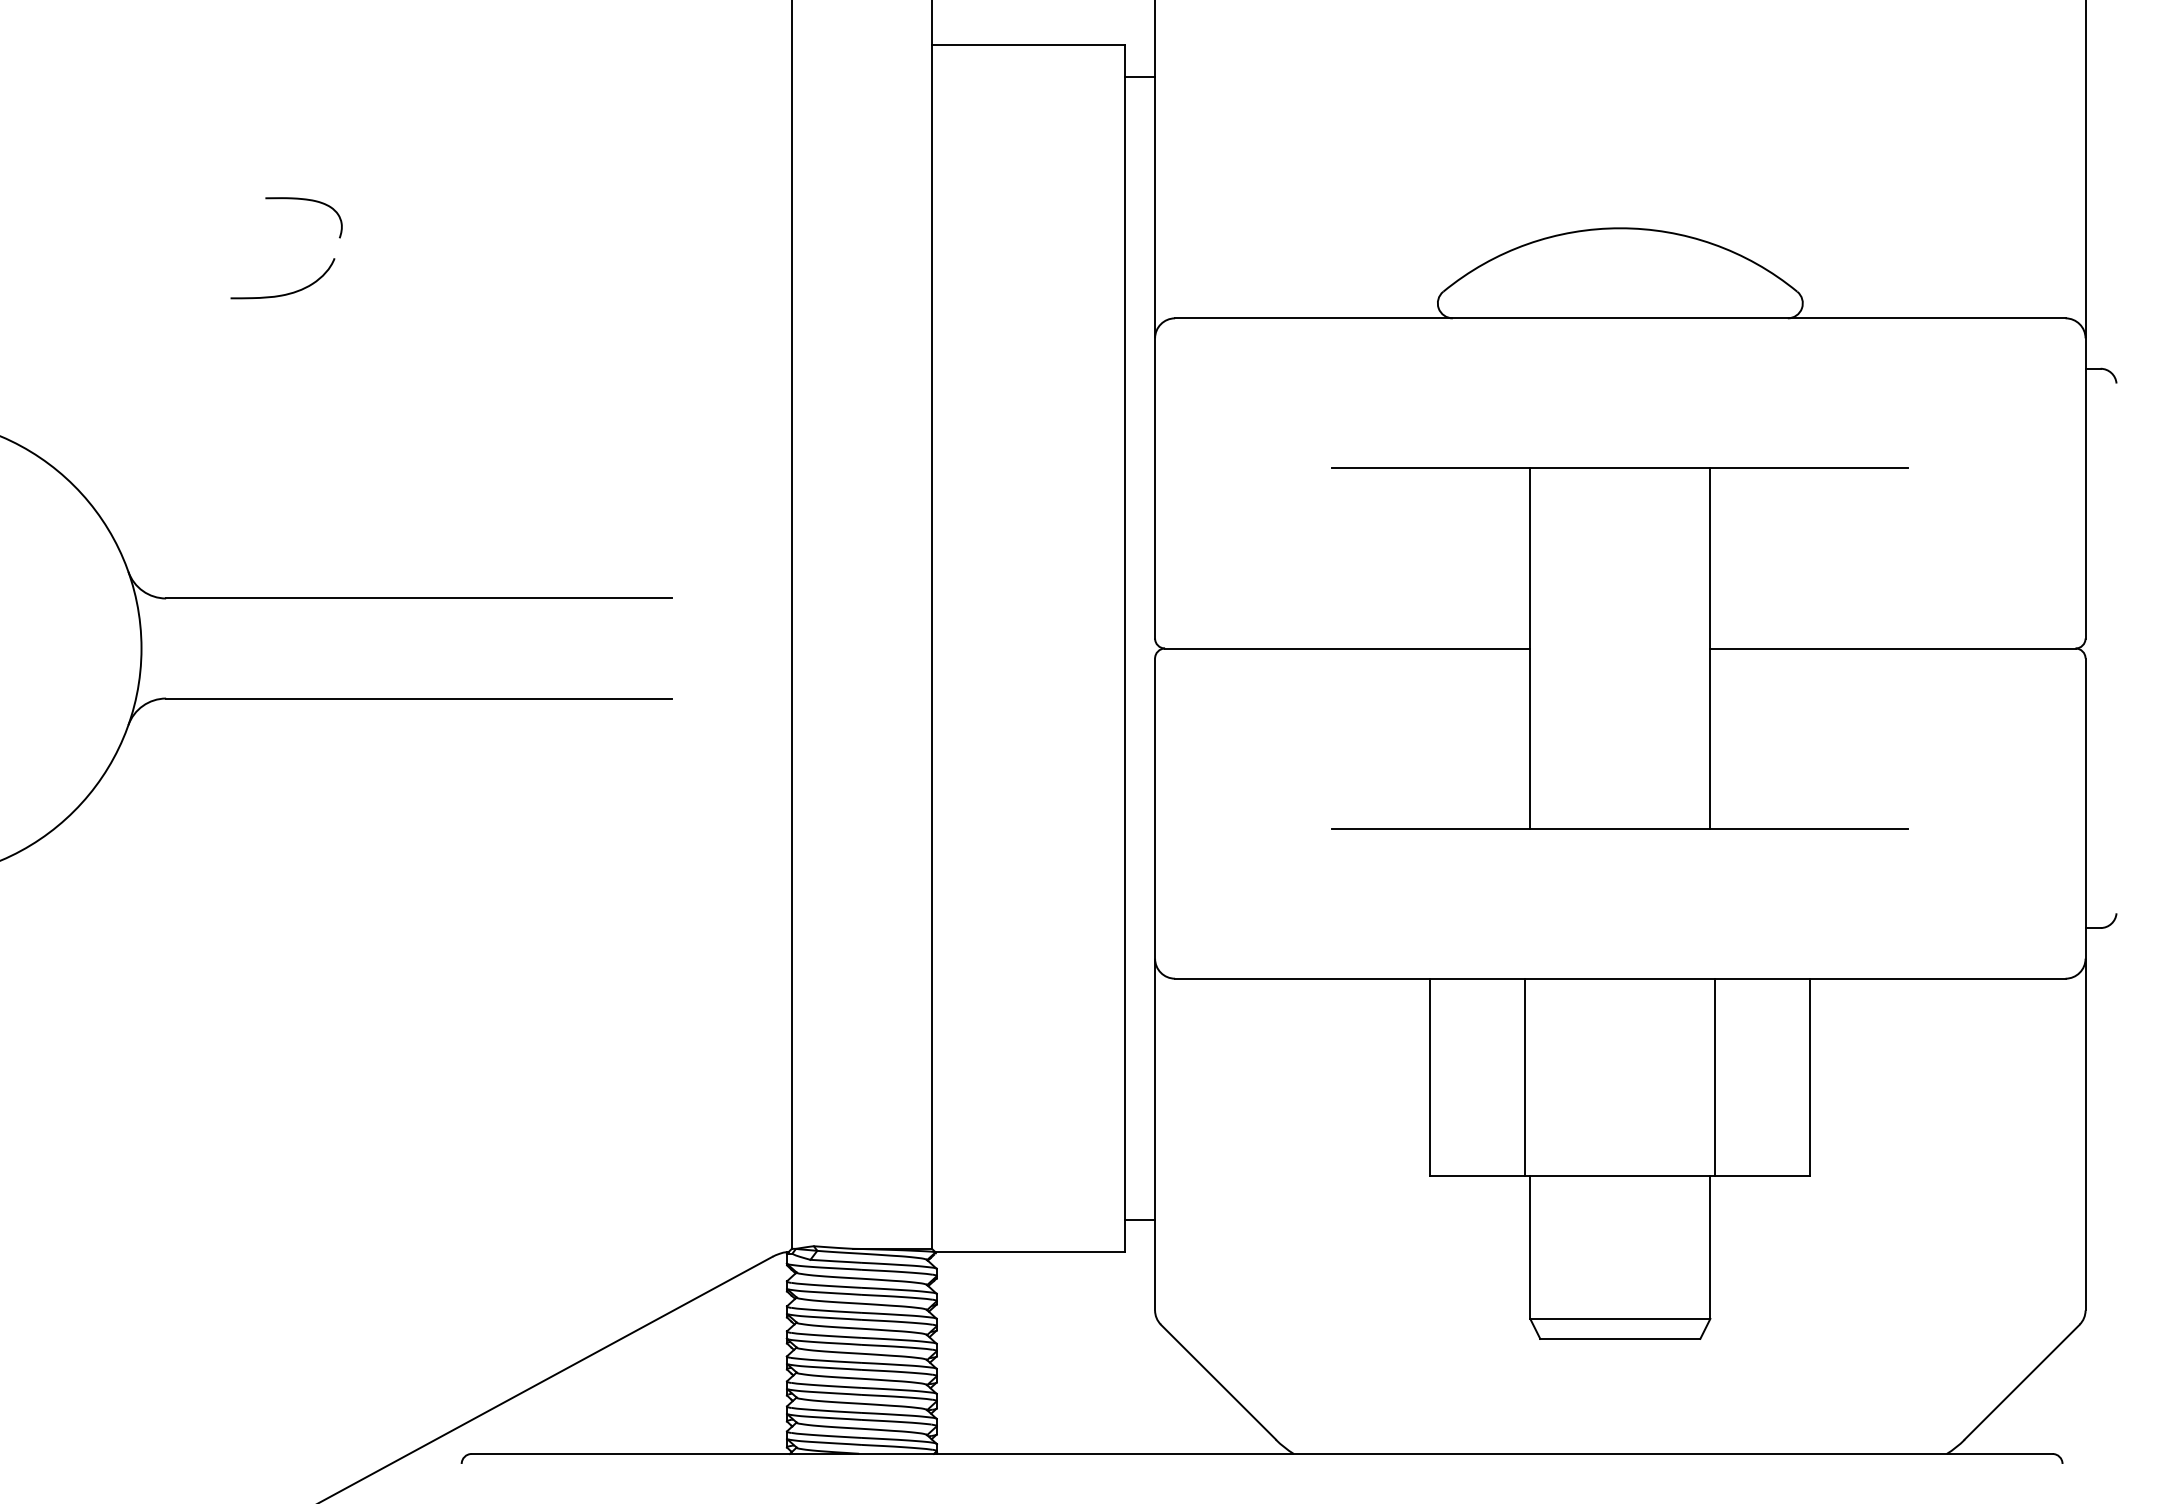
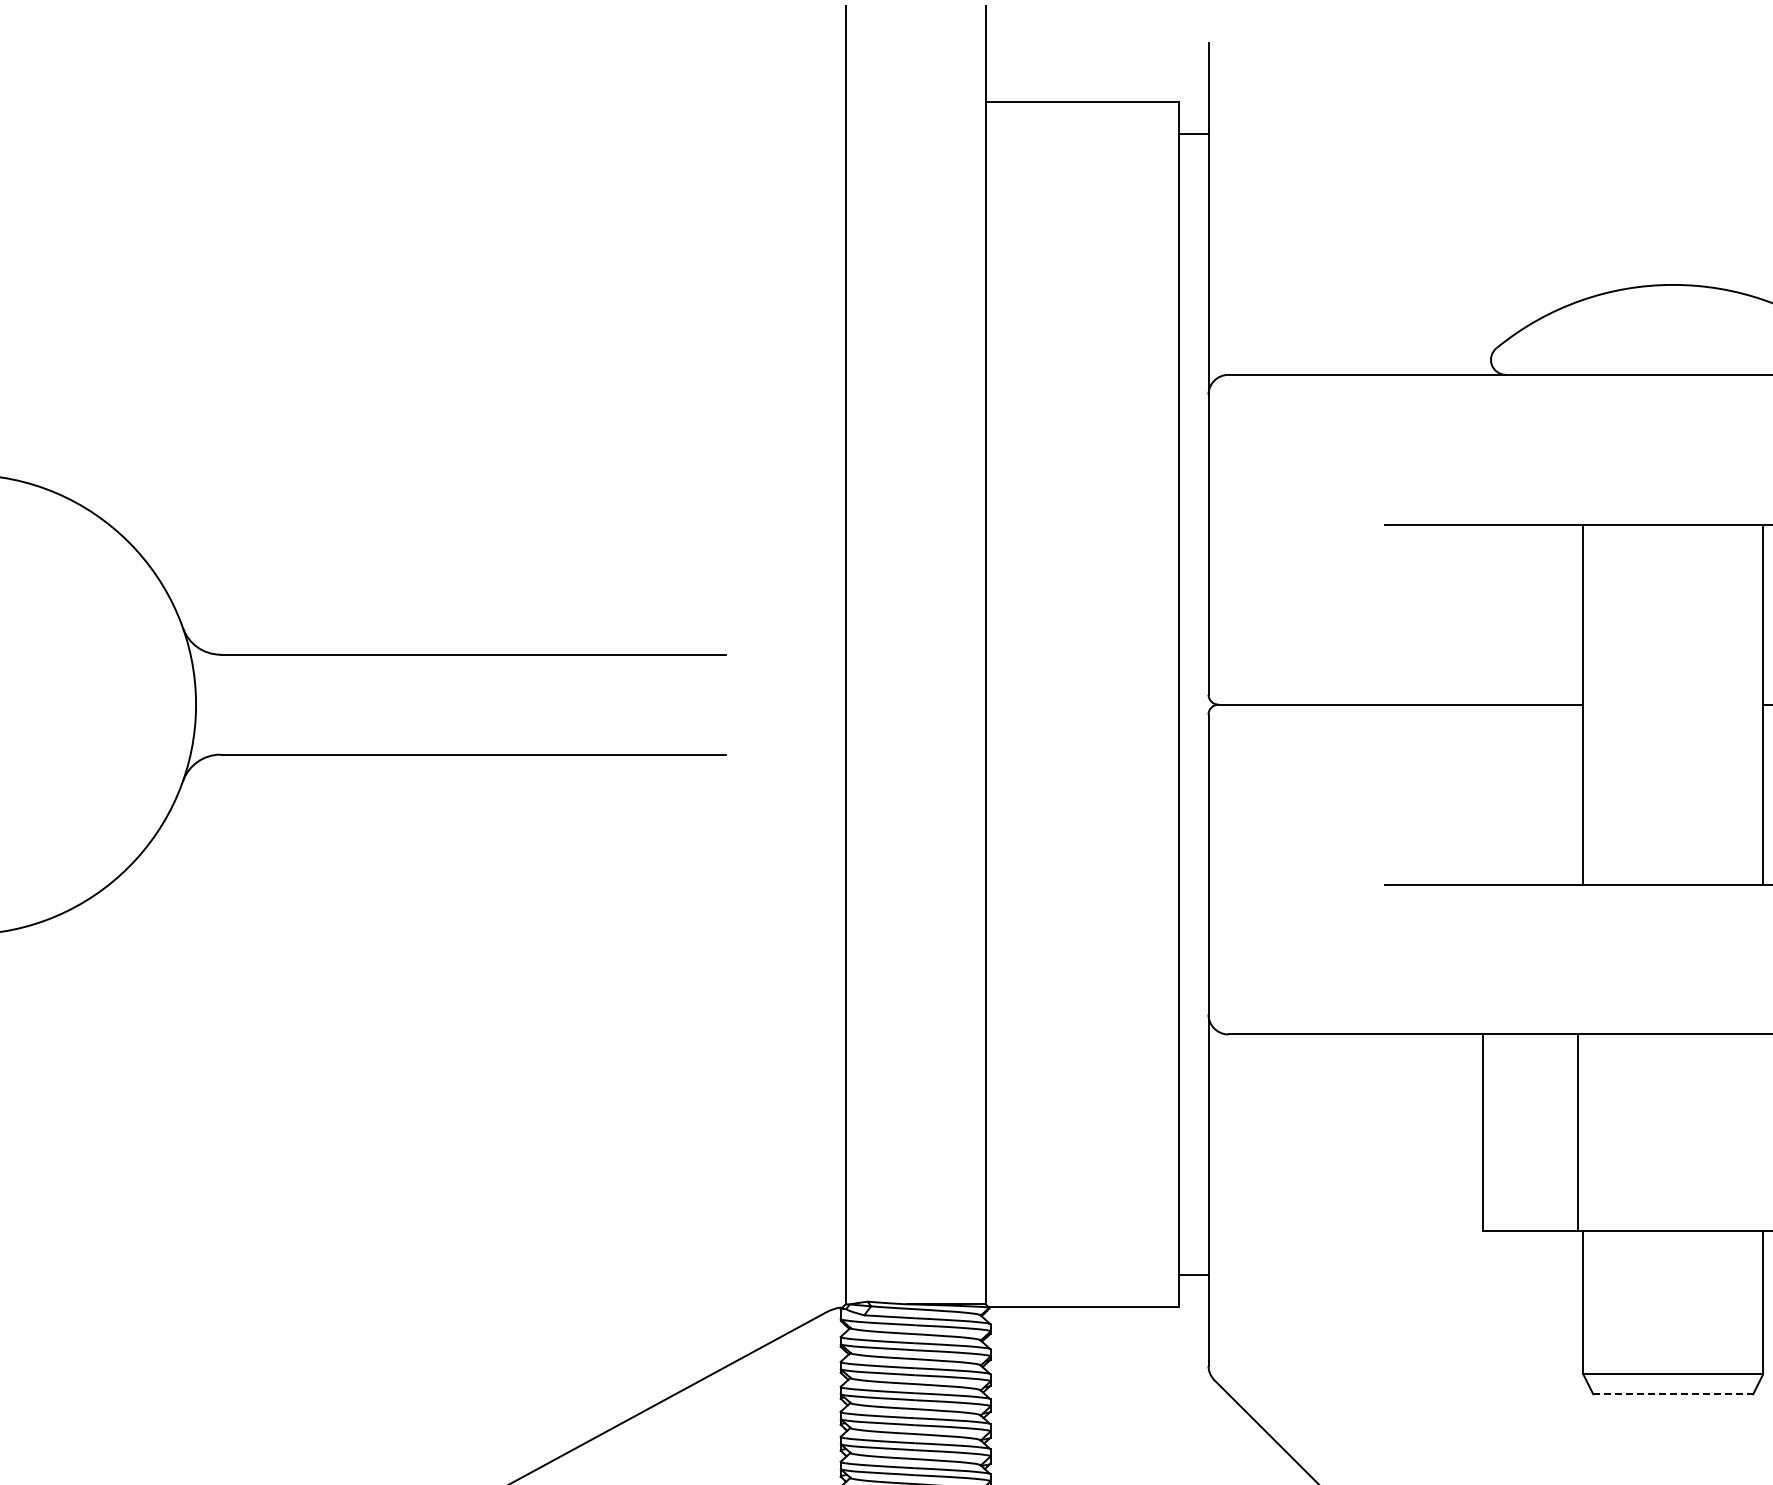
curve: (303, 200) -> (357, 257), removed
curve: (285, 293) -> (339, 350), removed
line: (1715, 1076) -> (1768, 1132), removed
line: (1620, 1338) -> (1673, 1393), solid -> dashed

